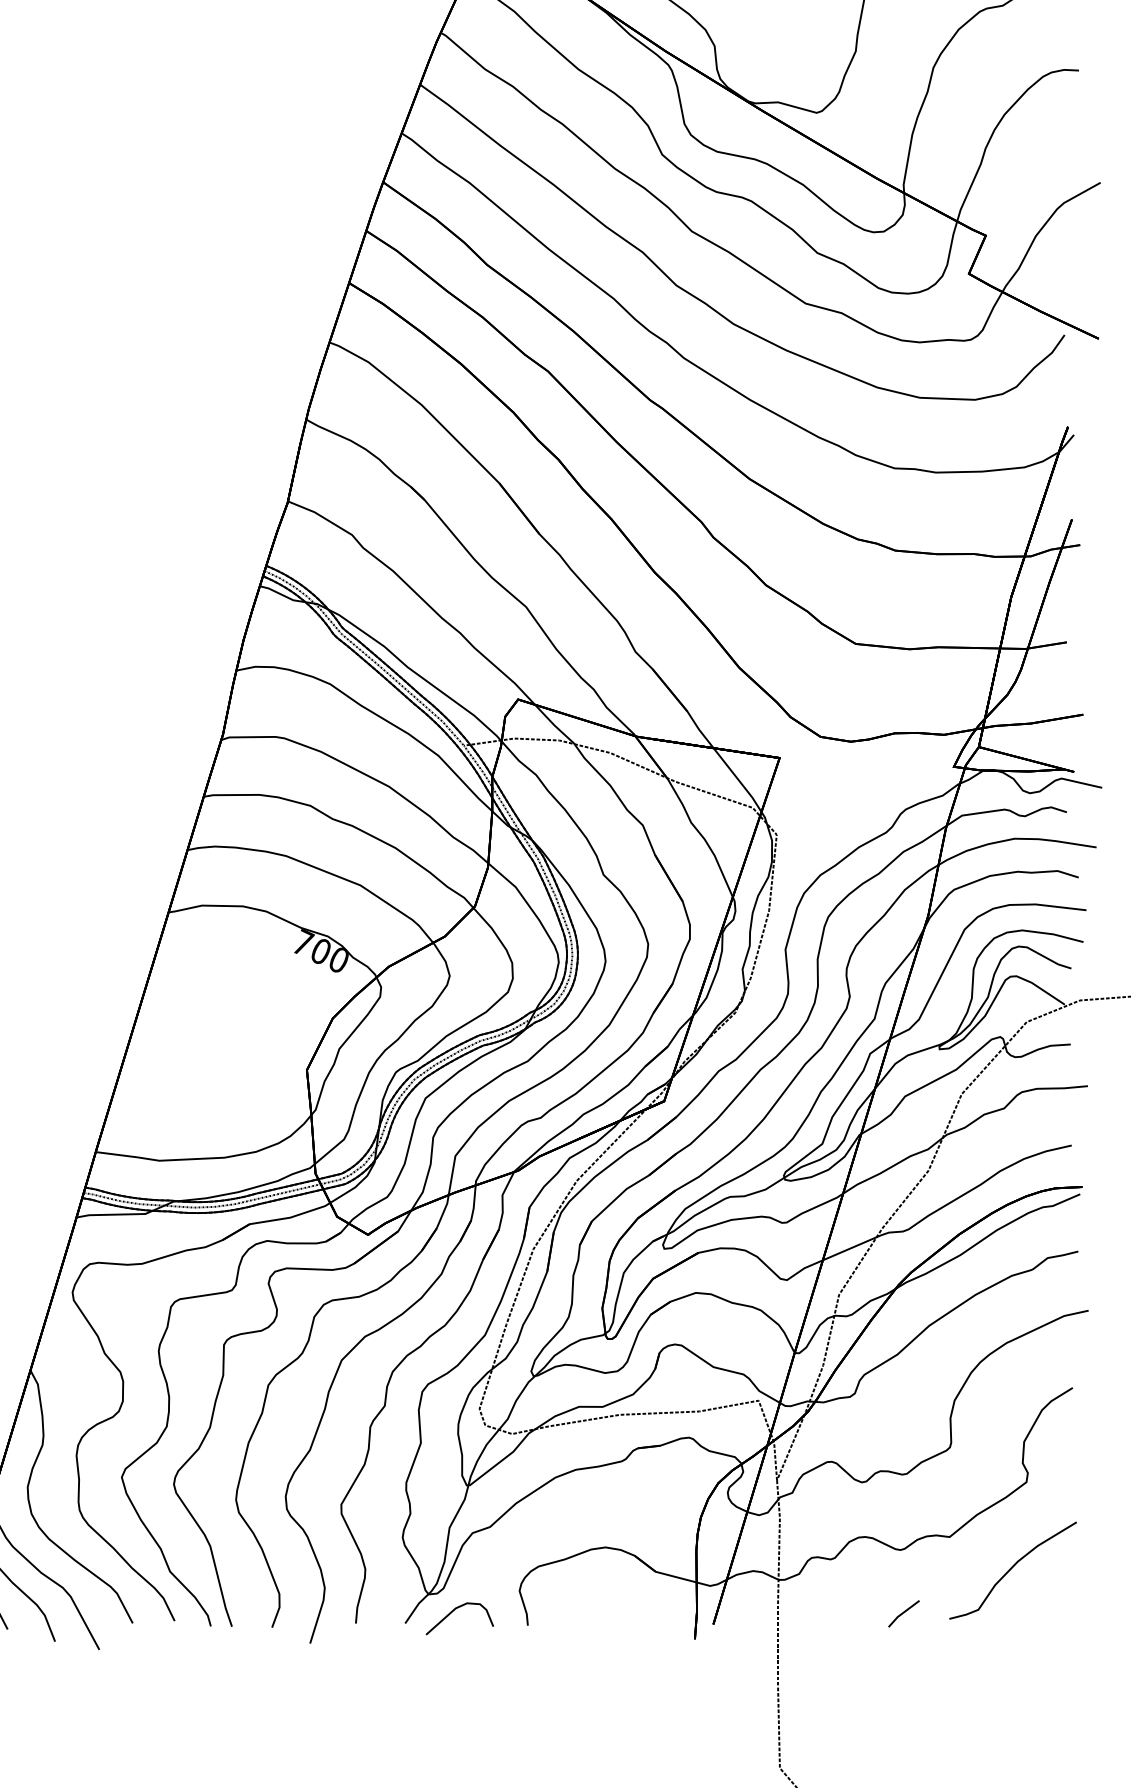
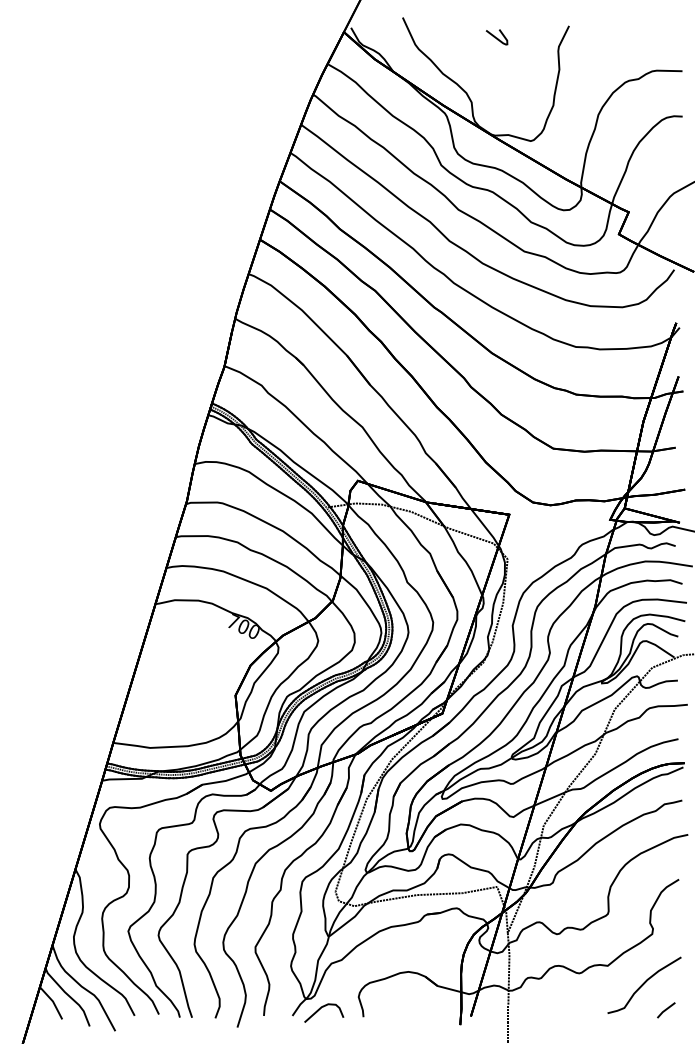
line: (904, 1614) -> (666, 1010), moved

